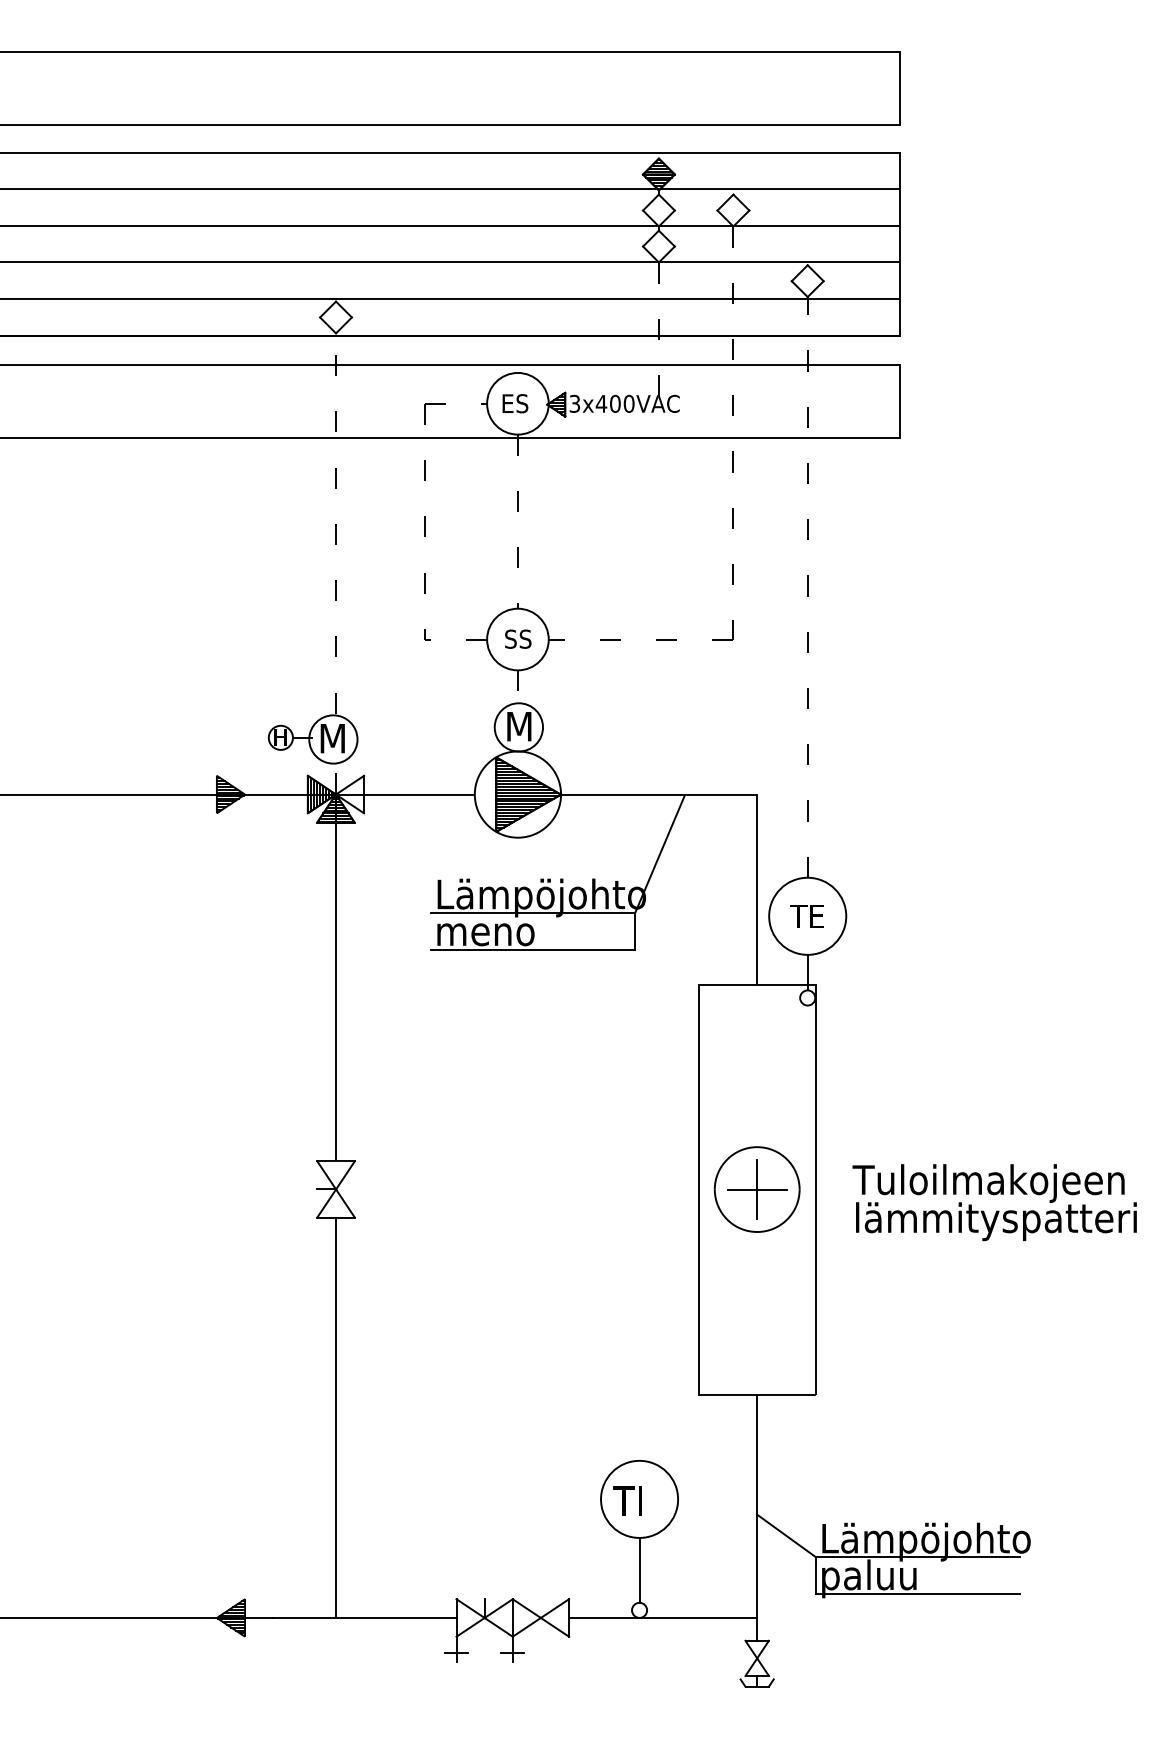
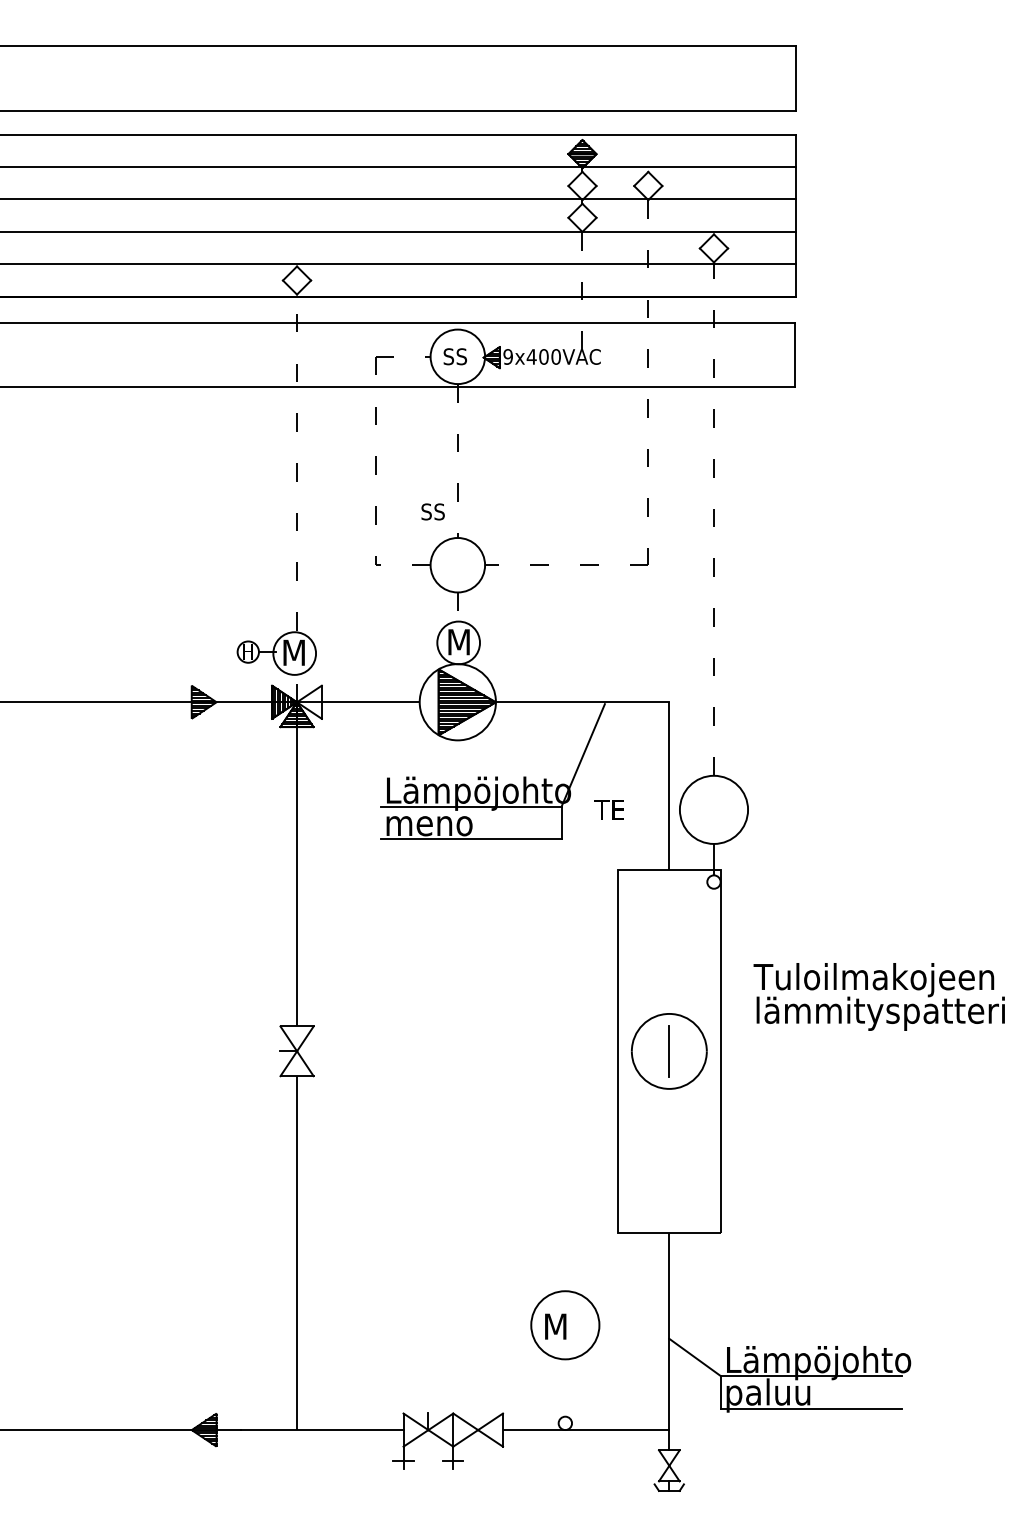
text: (507, 403) -> (448, 356), ES -> SS
text: (574, 403) -> (507, 356), 3x400VAC -> 9x400VAC
text: (517, 638) -> (432, 511), moved
text: (806, 915) -> (608, 809), moved
line: (757, 1189) -> (669, 1051), removed
text: (993, 1202) -> (878, 996), moved
text: (627, 1500) -> (554, 1326), TI -> M
line: (639, 1569) -> (565, 1387), removed

